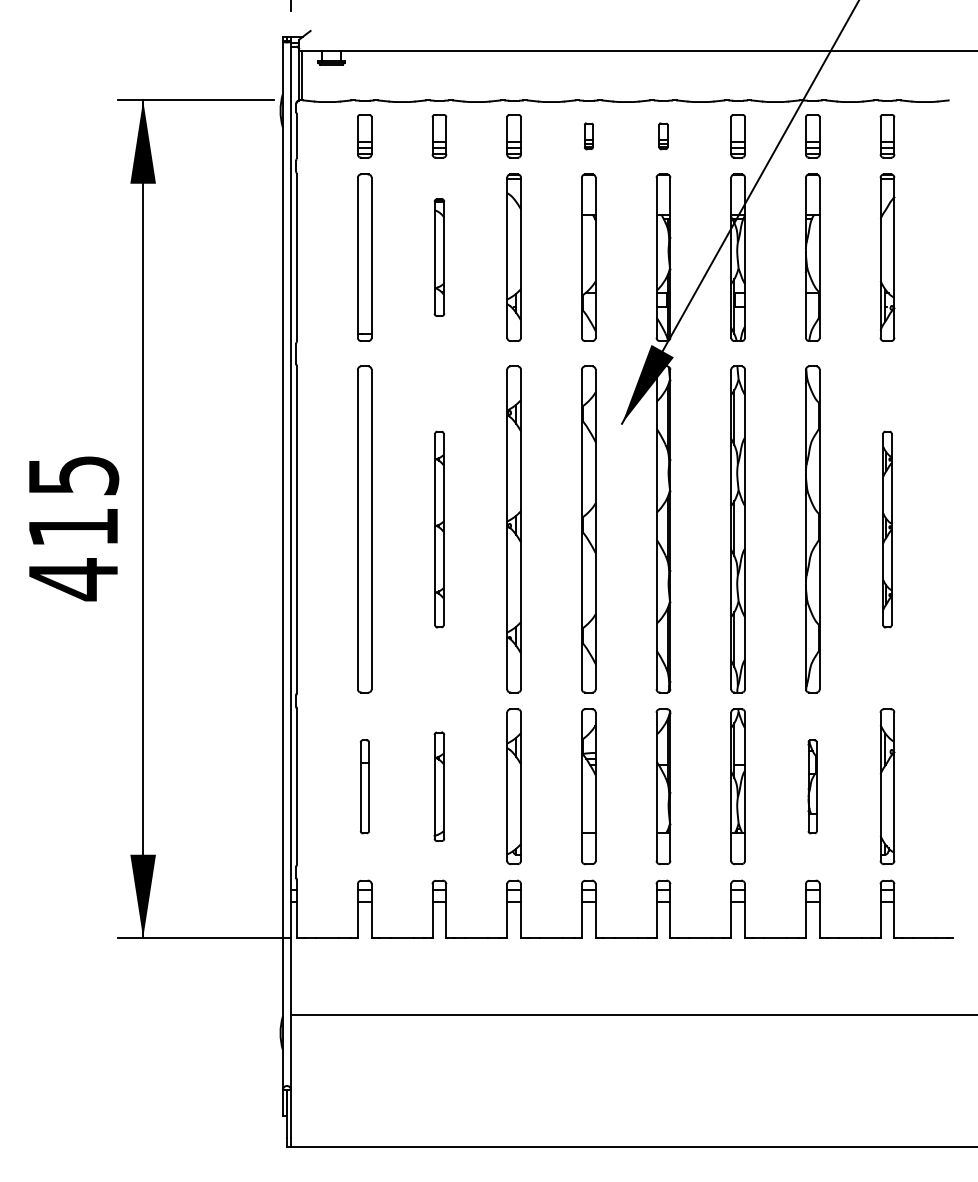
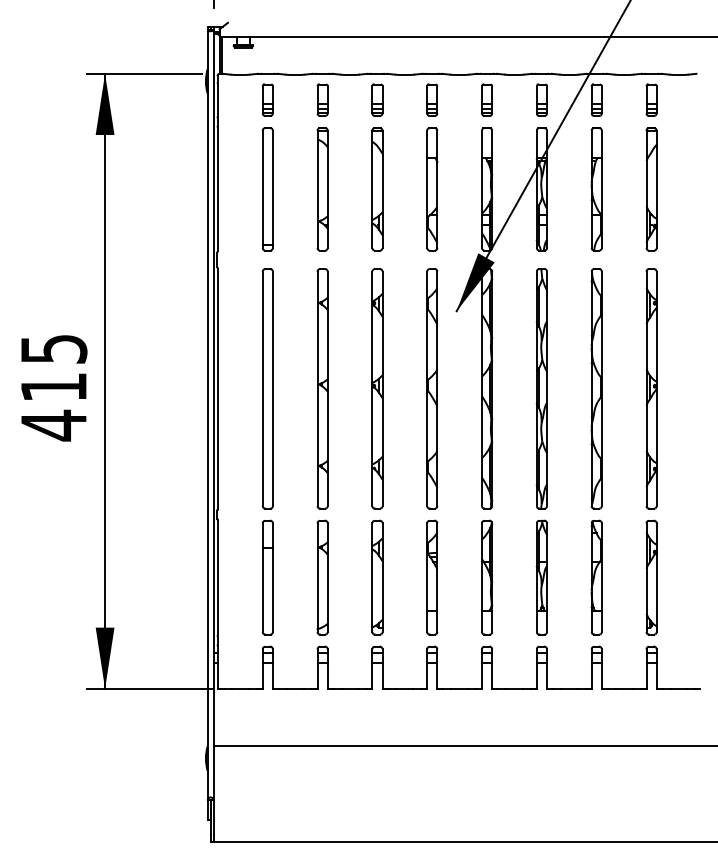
part: (588, 136) -> (432, 100), size x1.67
part: (663, 136) -> (487, 100), size x1.67
part: (439, 257) -> (322, 189), size x1.43
part: (439, 529) -> (322, 388), size x1.67
part: (887, 529) -> (651, 388), size x1.67
part: (364, 786) -> (267, 577), size x1.67
part: (439, 786) -> (322, 577), size x1.43
part: (812, 786) -> (596, 577), size x1.67

